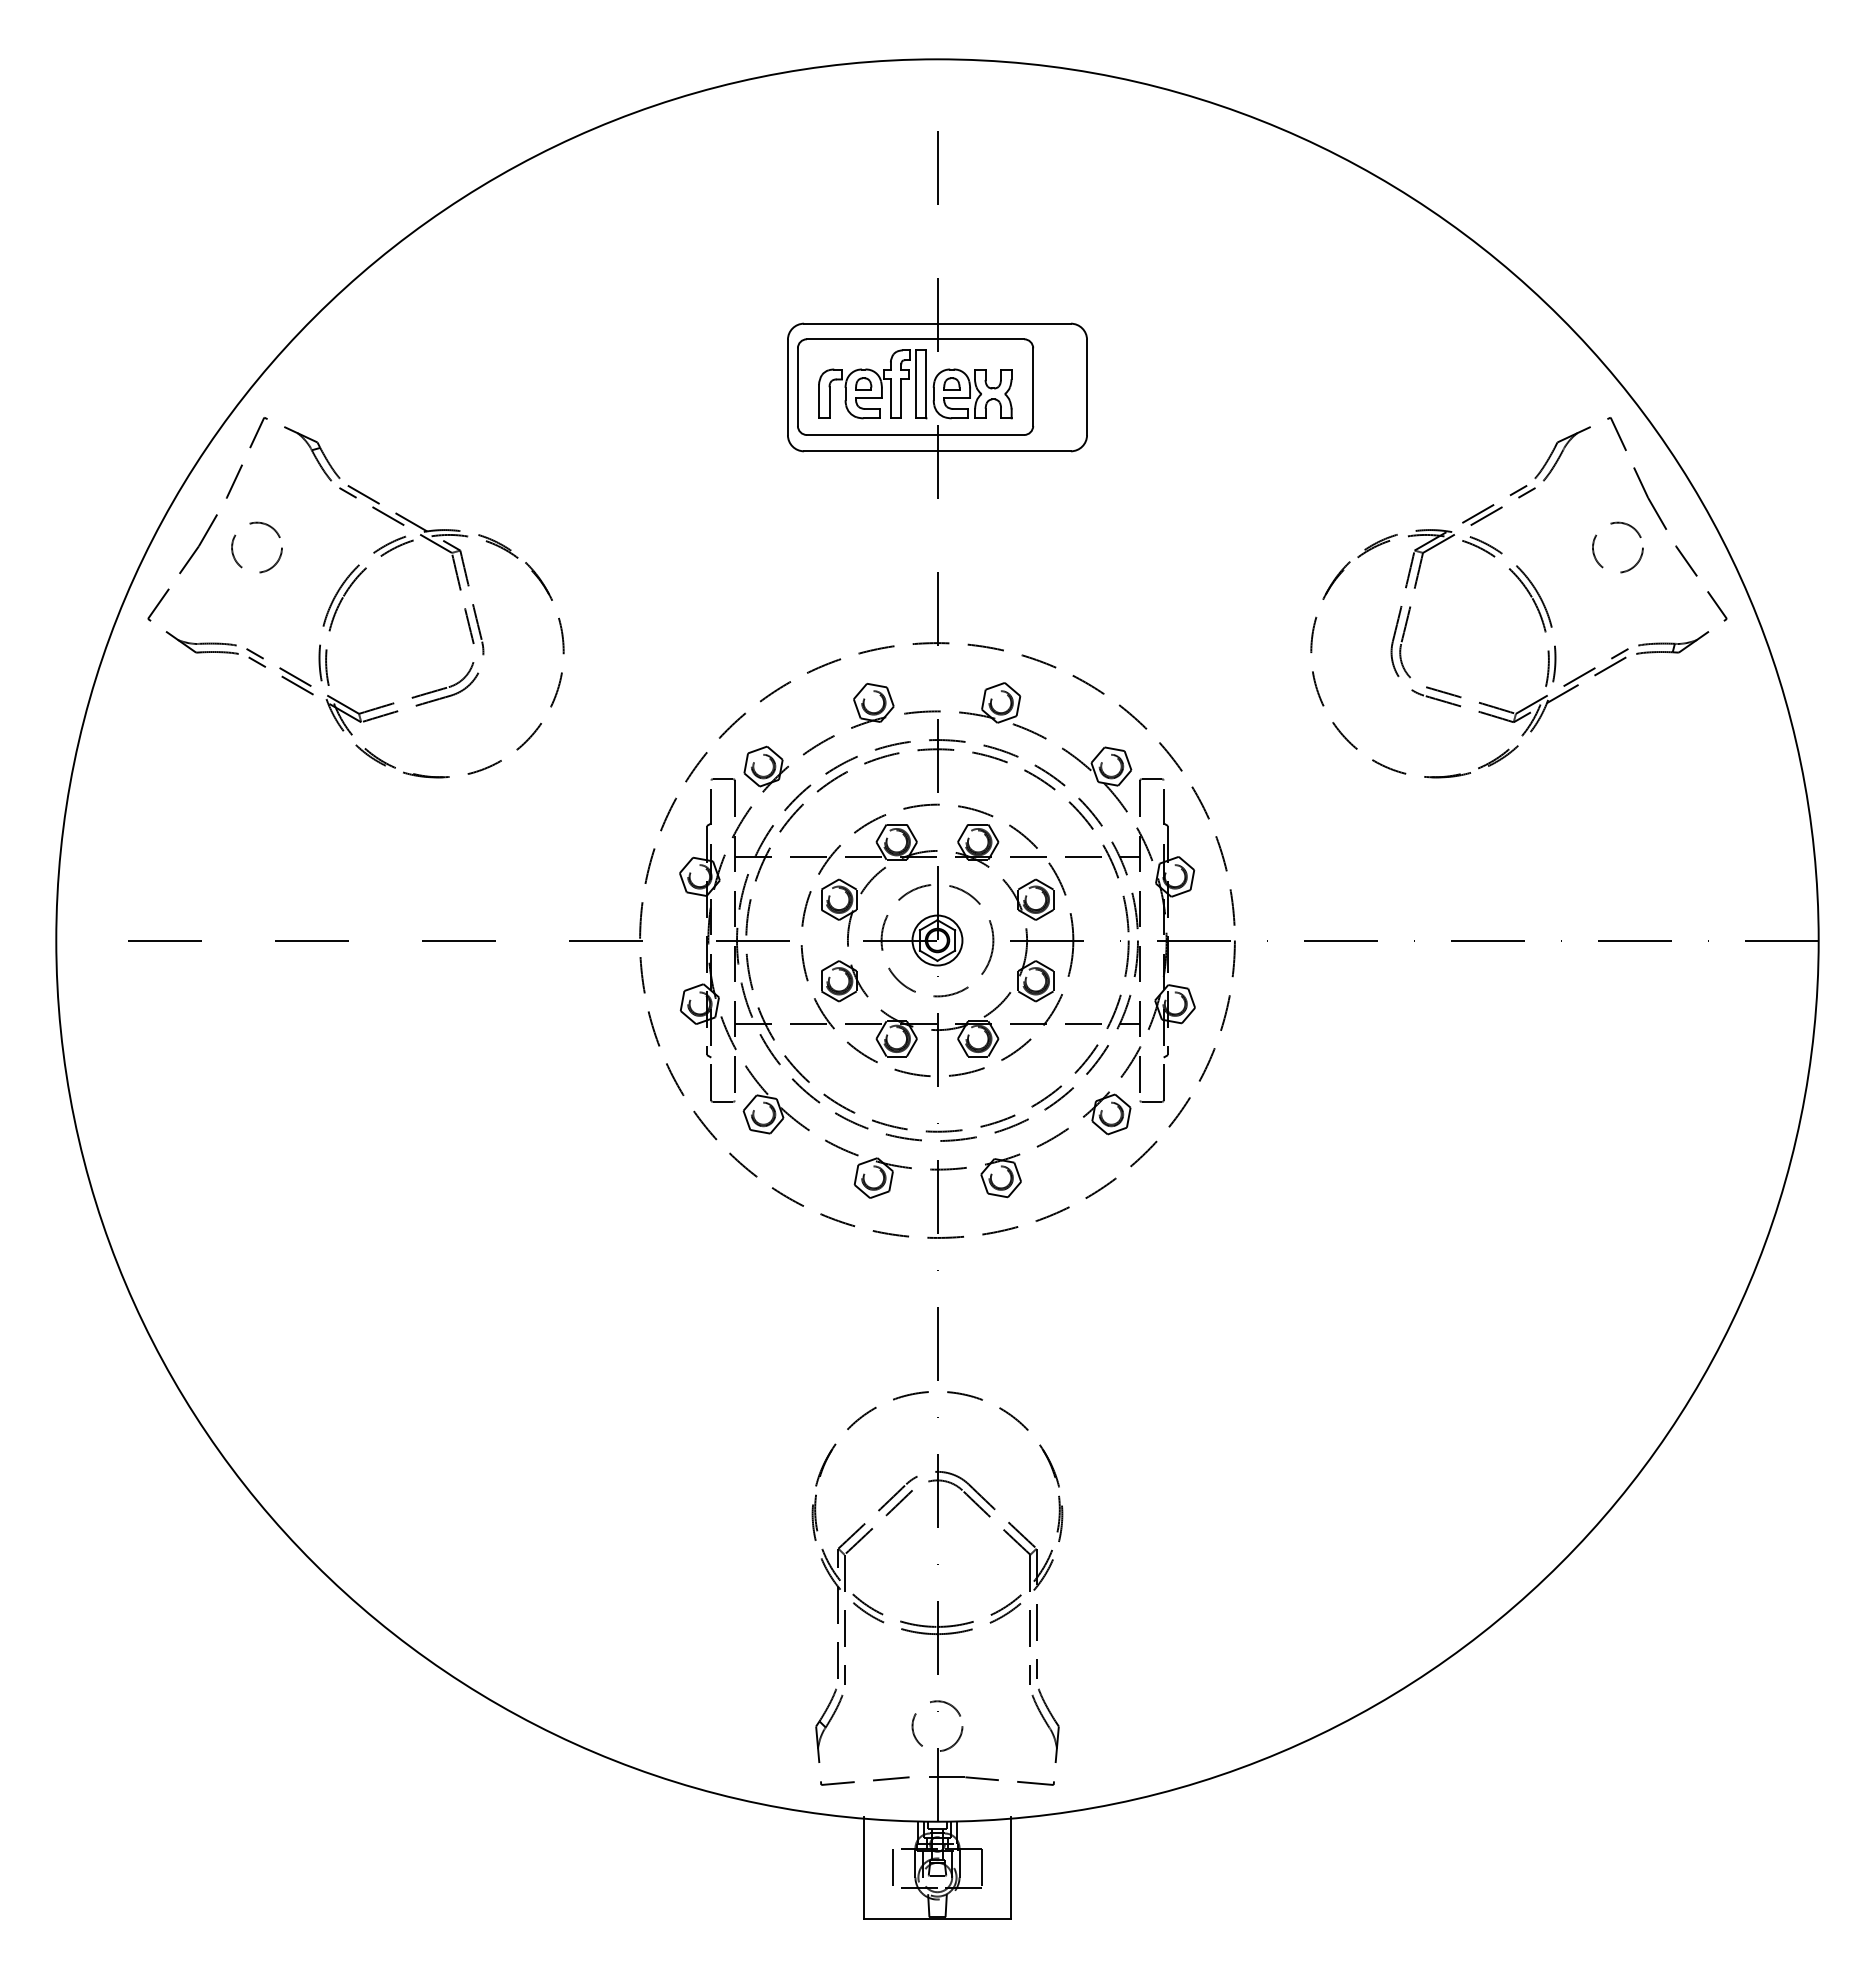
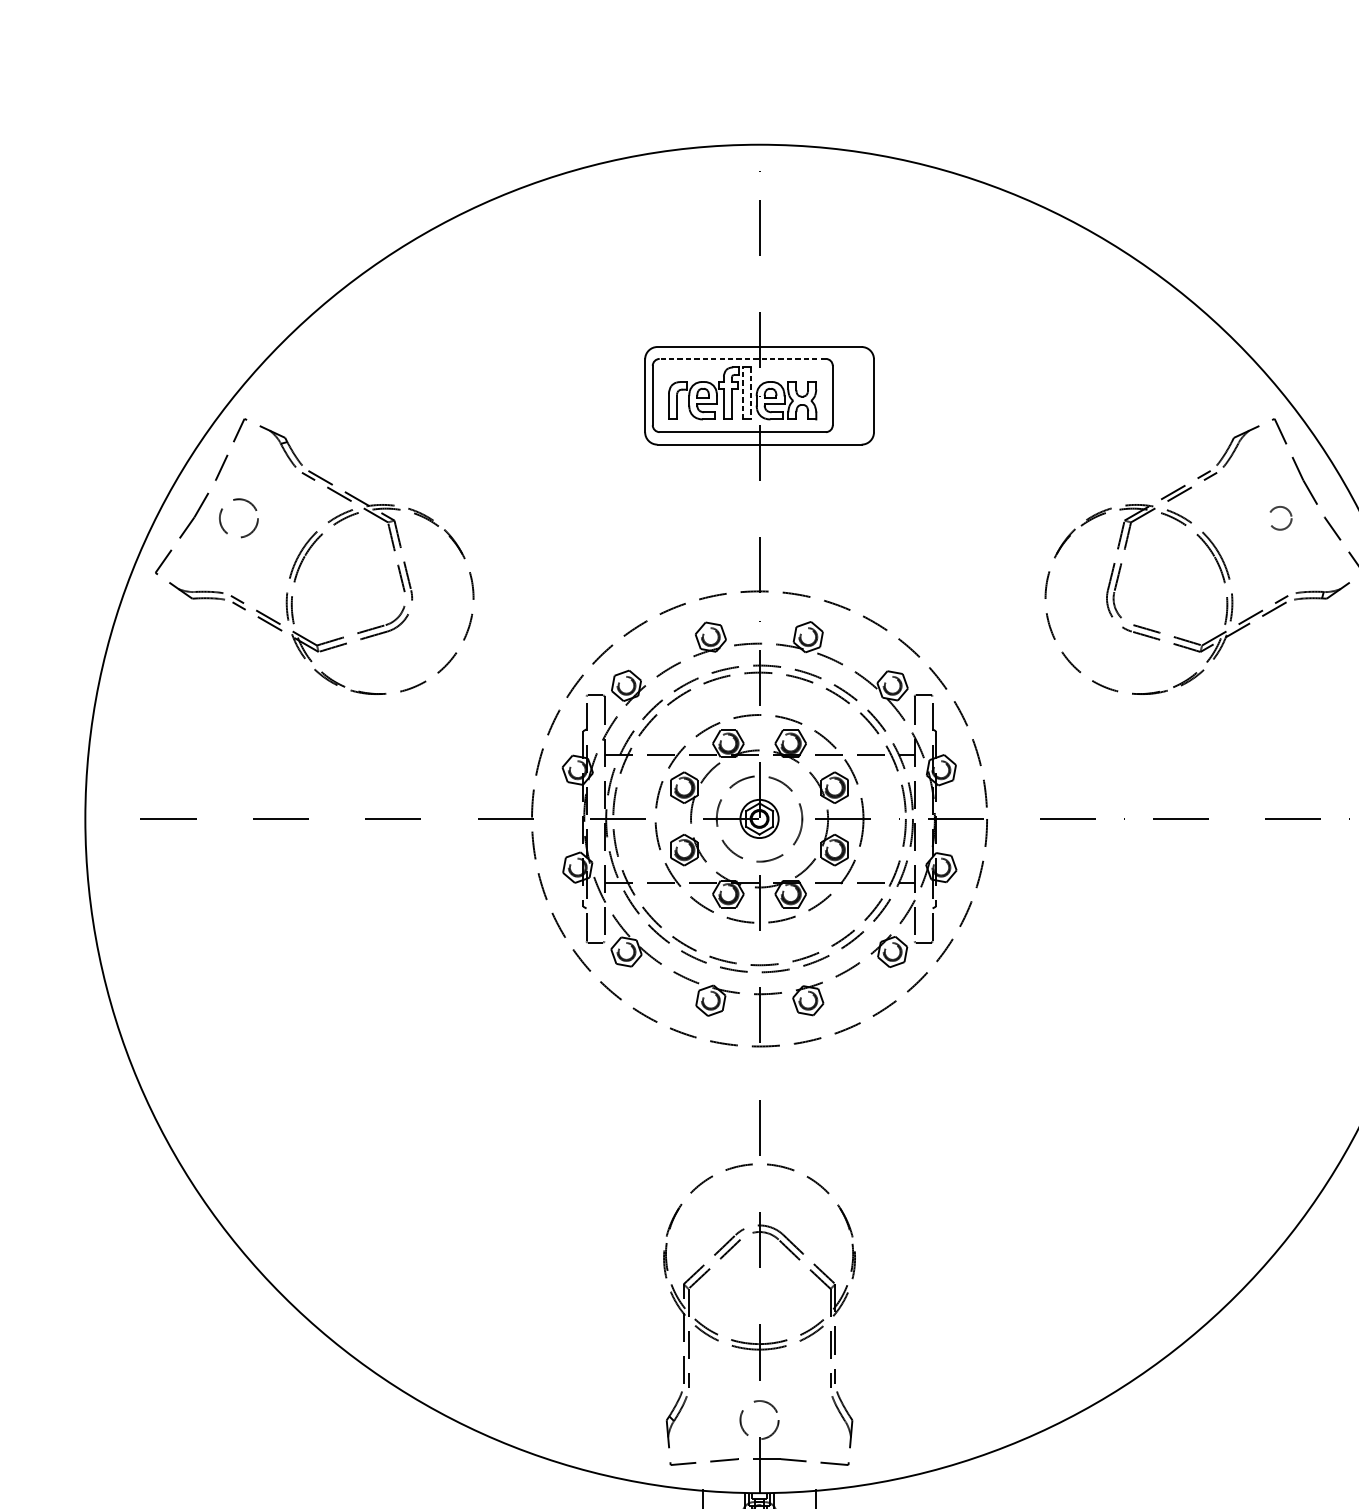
line: (915, 339) -> (742, 359), solid -> dashed
line: (915, 384) -> (742, 393), solid -> dashed
line: (926, 384) -> (751, 393), solid -> dashed
circle: (1617, 547) -> (1279, 518), size x0.6

